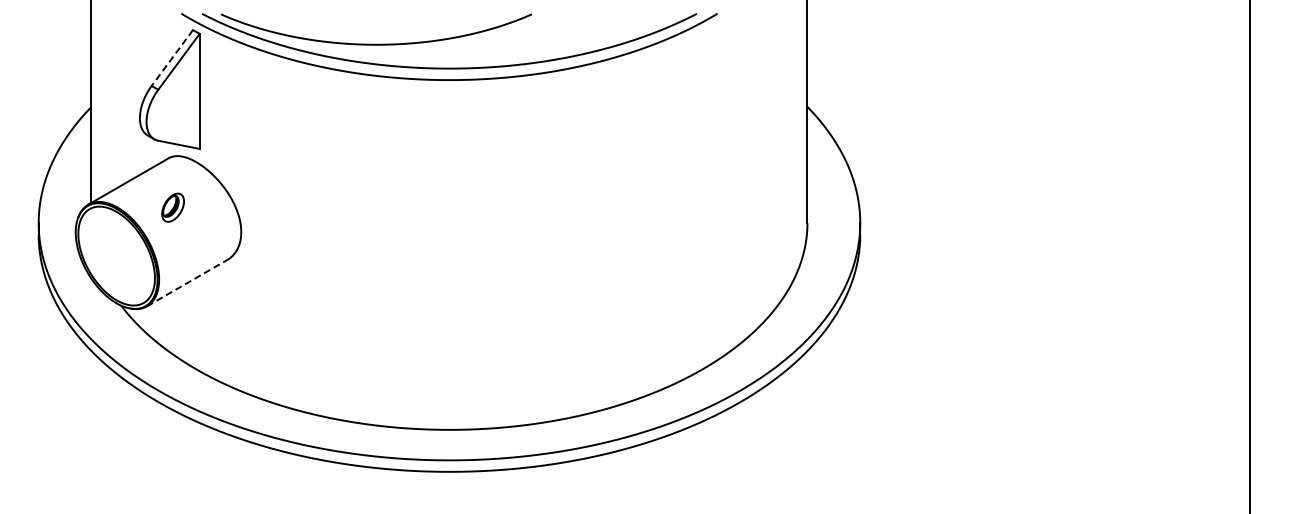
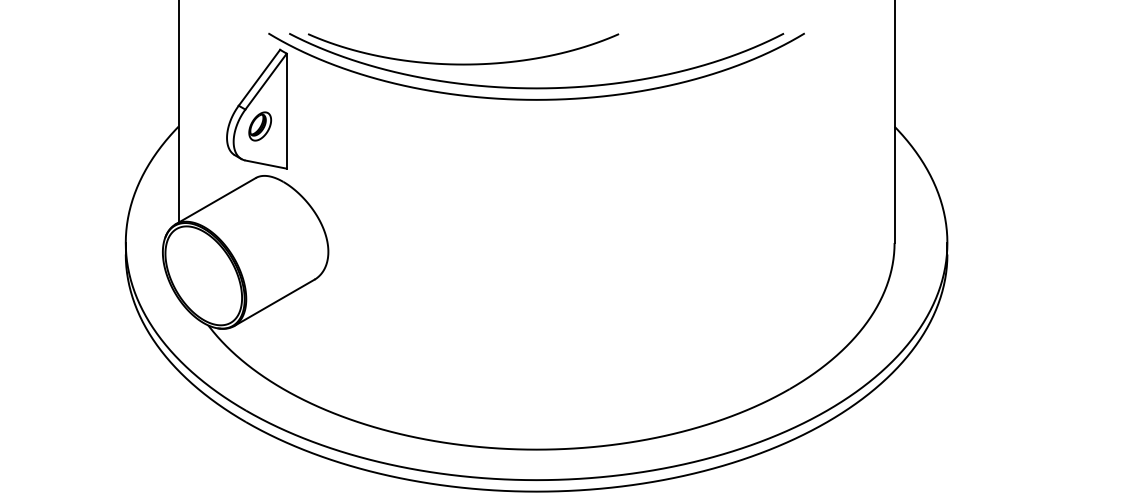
line: (172, 58) -> (259, 78), dashed -> solid
part: (172, 207) -> (259, 126), moved
line: (187, 282) -> (274, 302), dashed -> solid

